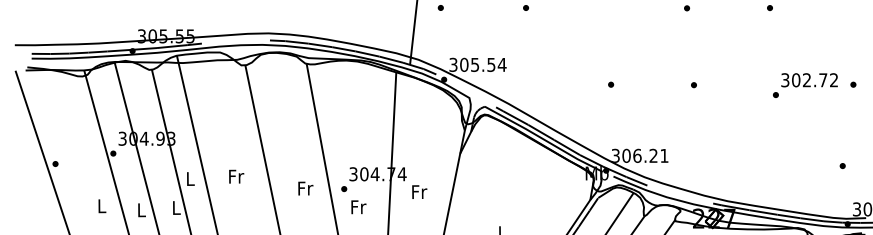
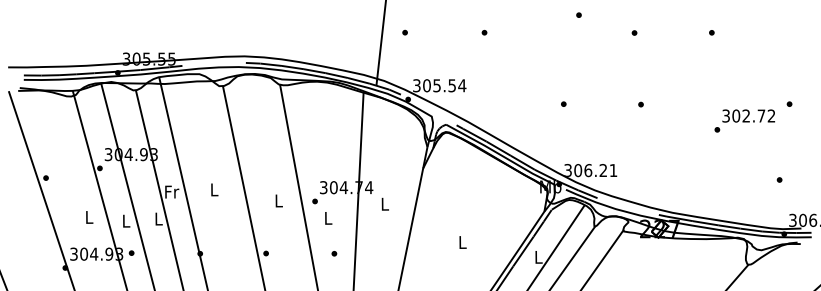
text: (805, 85) -> (744, 120), moved
text: (236, 176) -> (214, 189), Fr -> L
text: (191, 178) -> (172, 191), L -> Fr
text: (306, 188) -> (279, 200), Fr -> L
text: (419, 191) -> (385, 203), Fr -> L
text: (358, 207) -> (328, 218), Fr -> L

